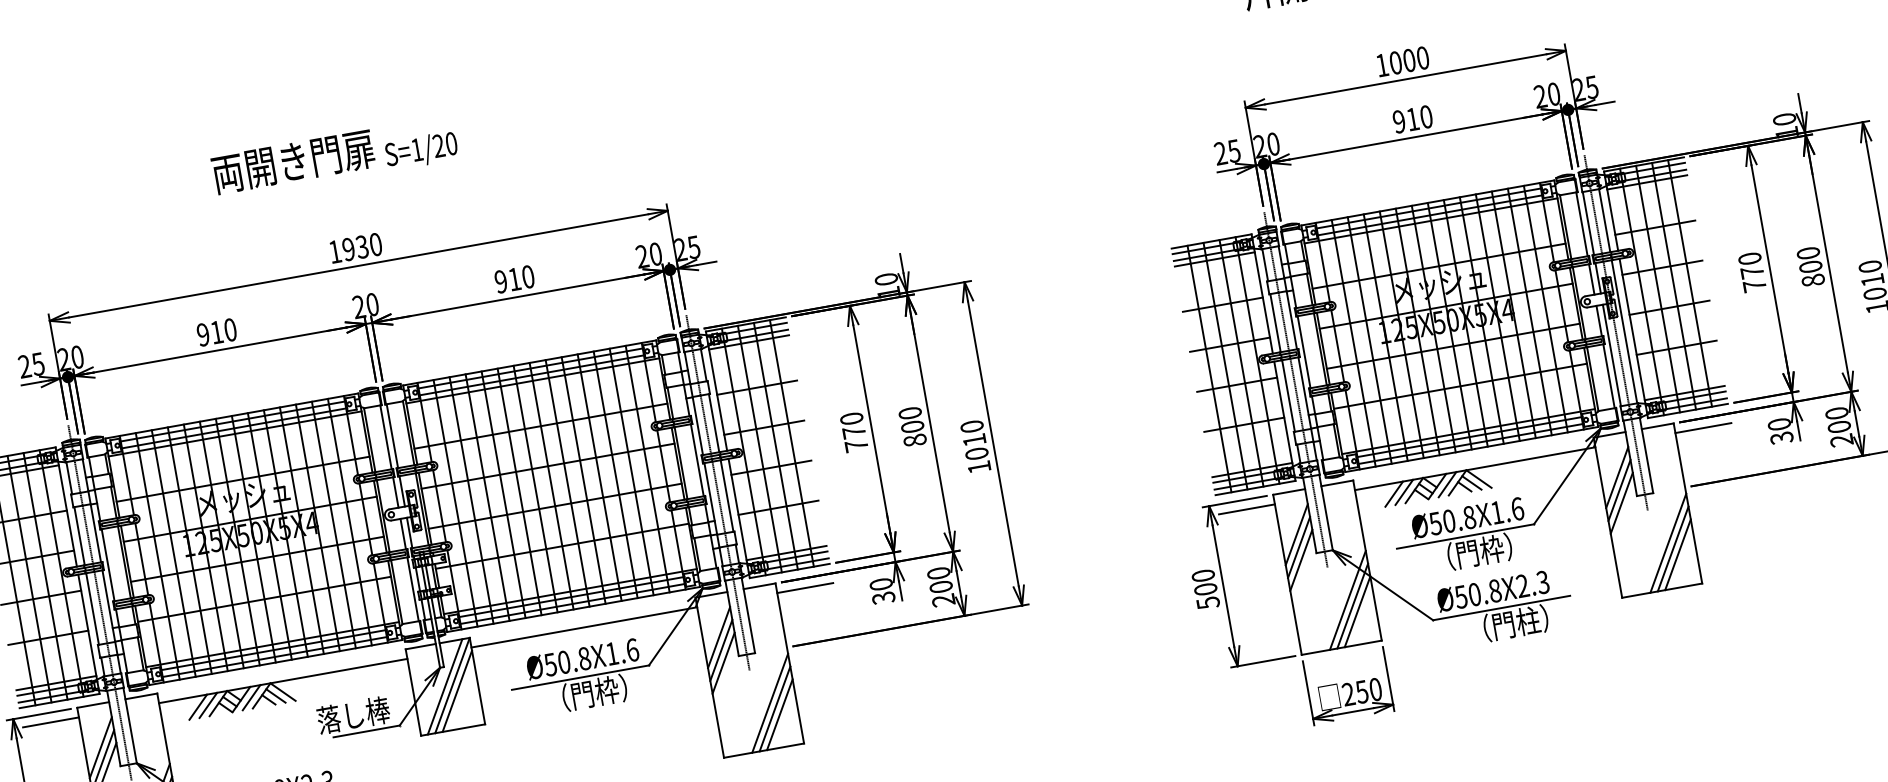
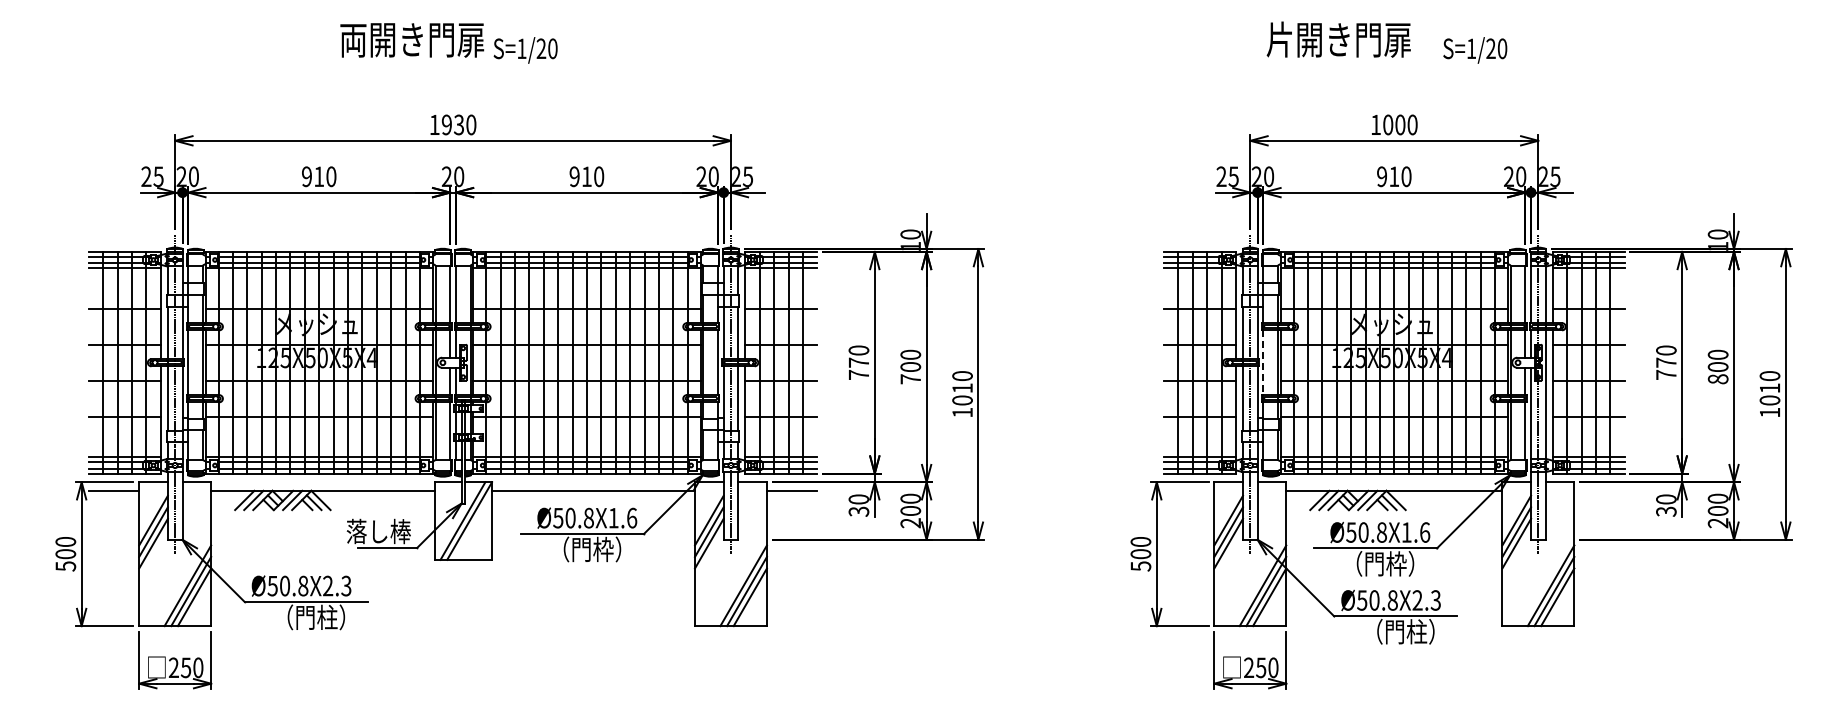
line: (1304, 353) -> (1263, 363), solid -> dashed
line: (1703, 427) -> (1599, 490), removed
text: (914, 440) -> (910, 379), 800 -> 700
line: (1247, 508) -> (1189, 490), removed
line: (456, 691) -> (472, 526), removed

